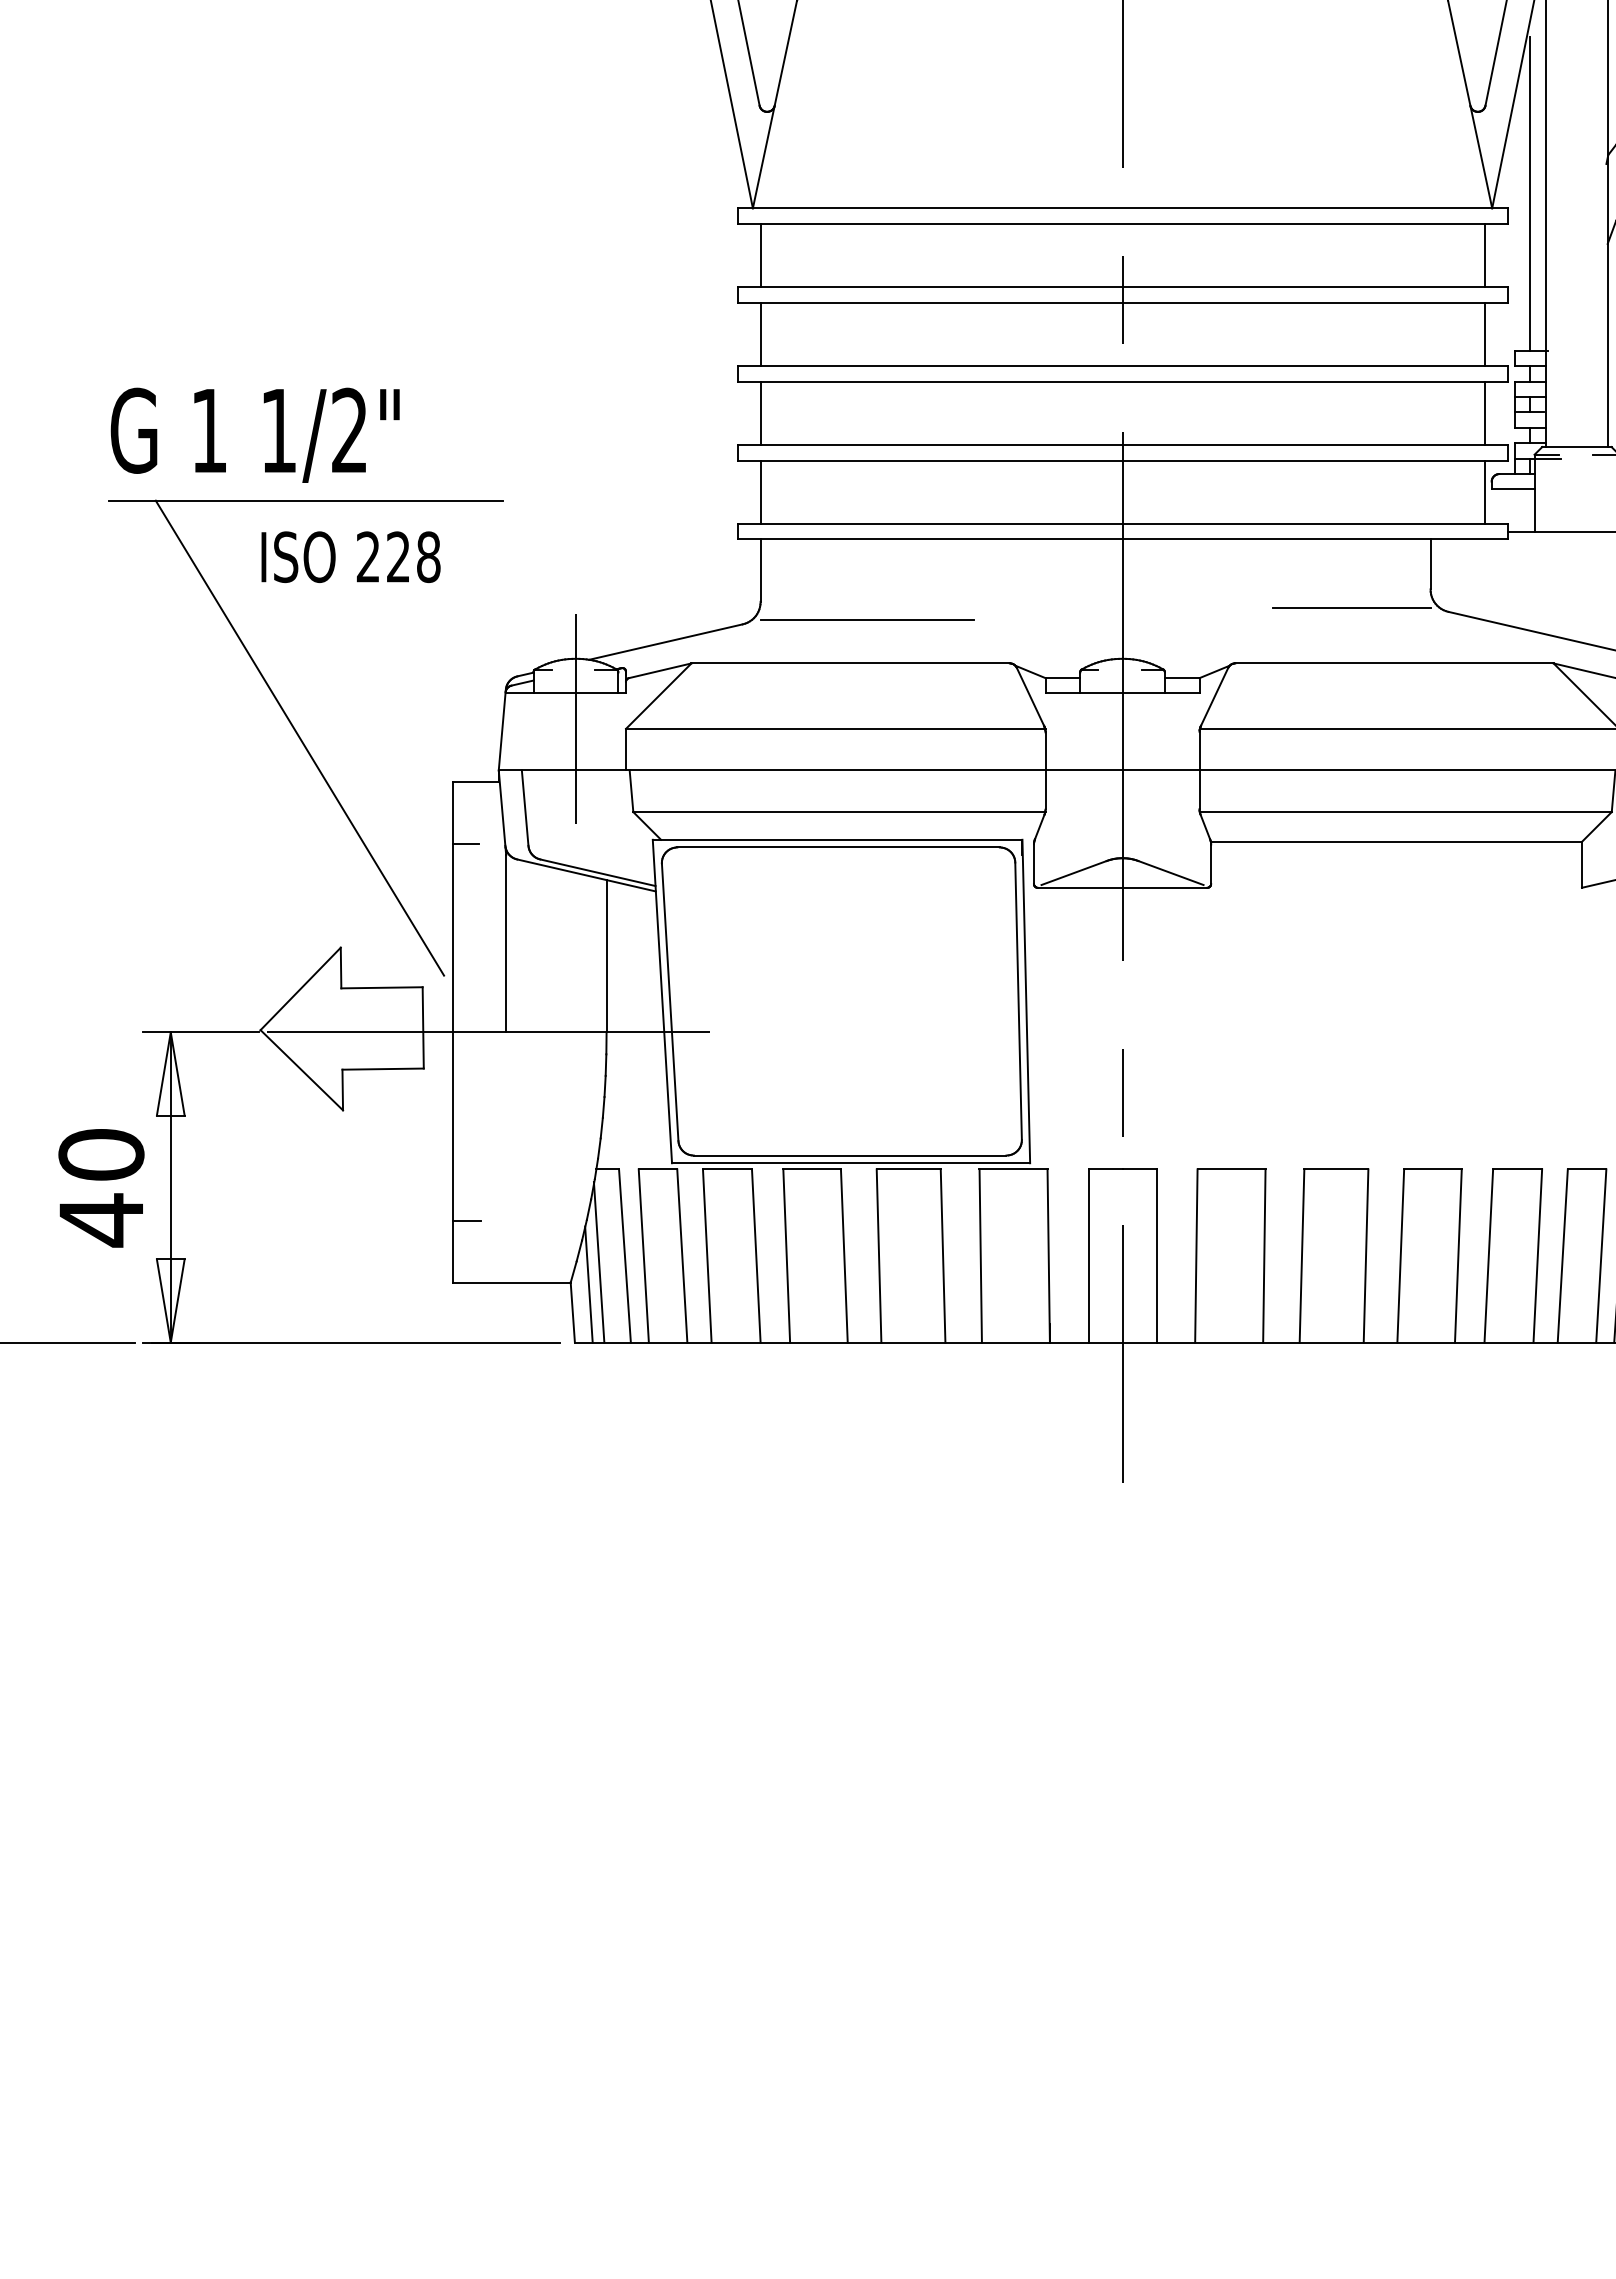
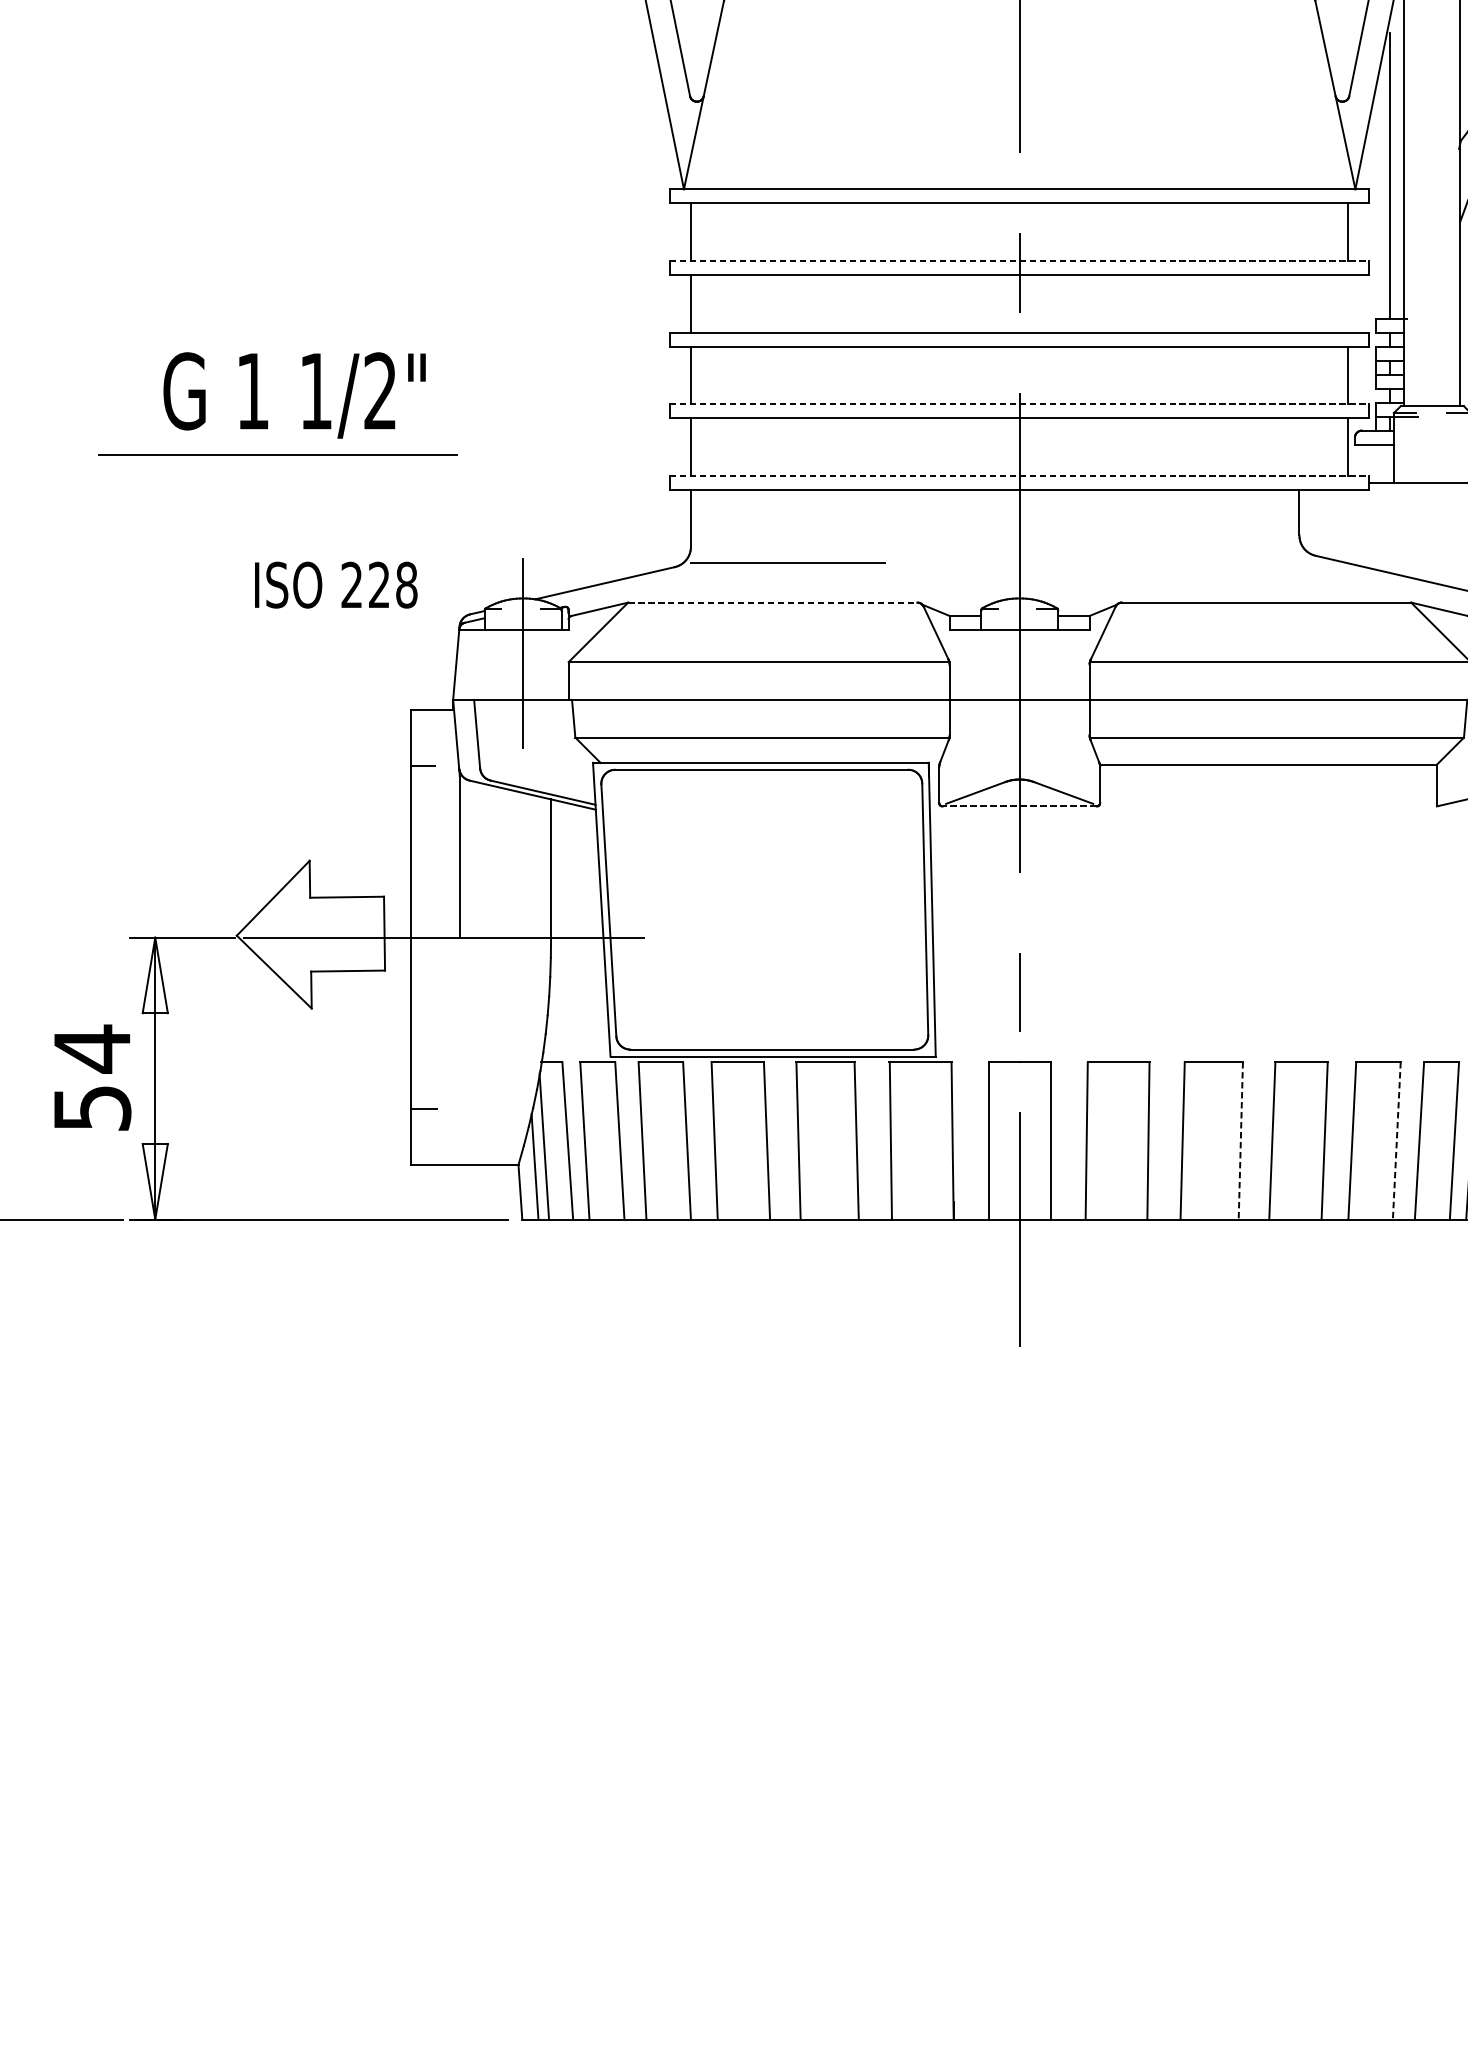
line: (1123, 287) -> (1020, 261), solid -> dashed
line: (1484, 334) -> (1348, 303), removed
text: (254, 434) -> (293, 394), moved
line: (1123, 445) -> (1020, 404), solid -> dashed
line: (1123, 524) -> (1020, 476), solid -> dashed
text: (350, 556) -> (335, 584), moved
line: (1351, 607) -> (1227, 551), removed
line: (851, 663) -> (773, 602), solid -> dashed
line: (299, 737) -> (272, 669), removed
line: (1122, 887) -> (1019, 806), solid -> dashed
text: (101, 1187) -> (92, 1078), 40 -> 54
line: (1366, 1256) -> (1241, 1141), solid -> dashed
line: (1537, 1256) -> (1396, 1141), solid -> dashed

